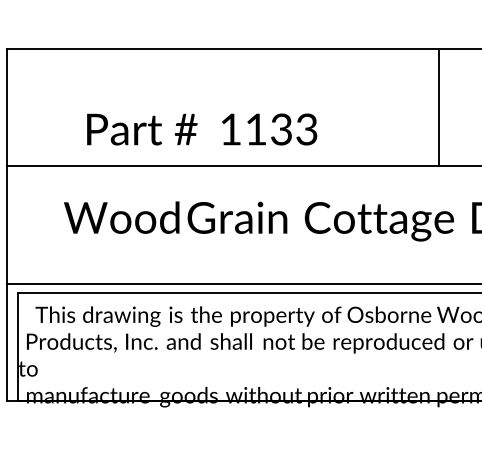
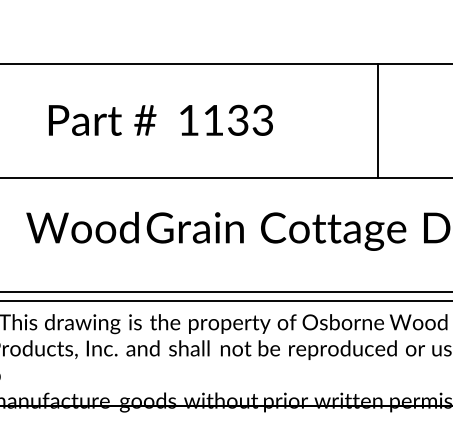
line: (438, 107) -> (377, 120), moved
text: (202, 129) -> (161, 120), moved

